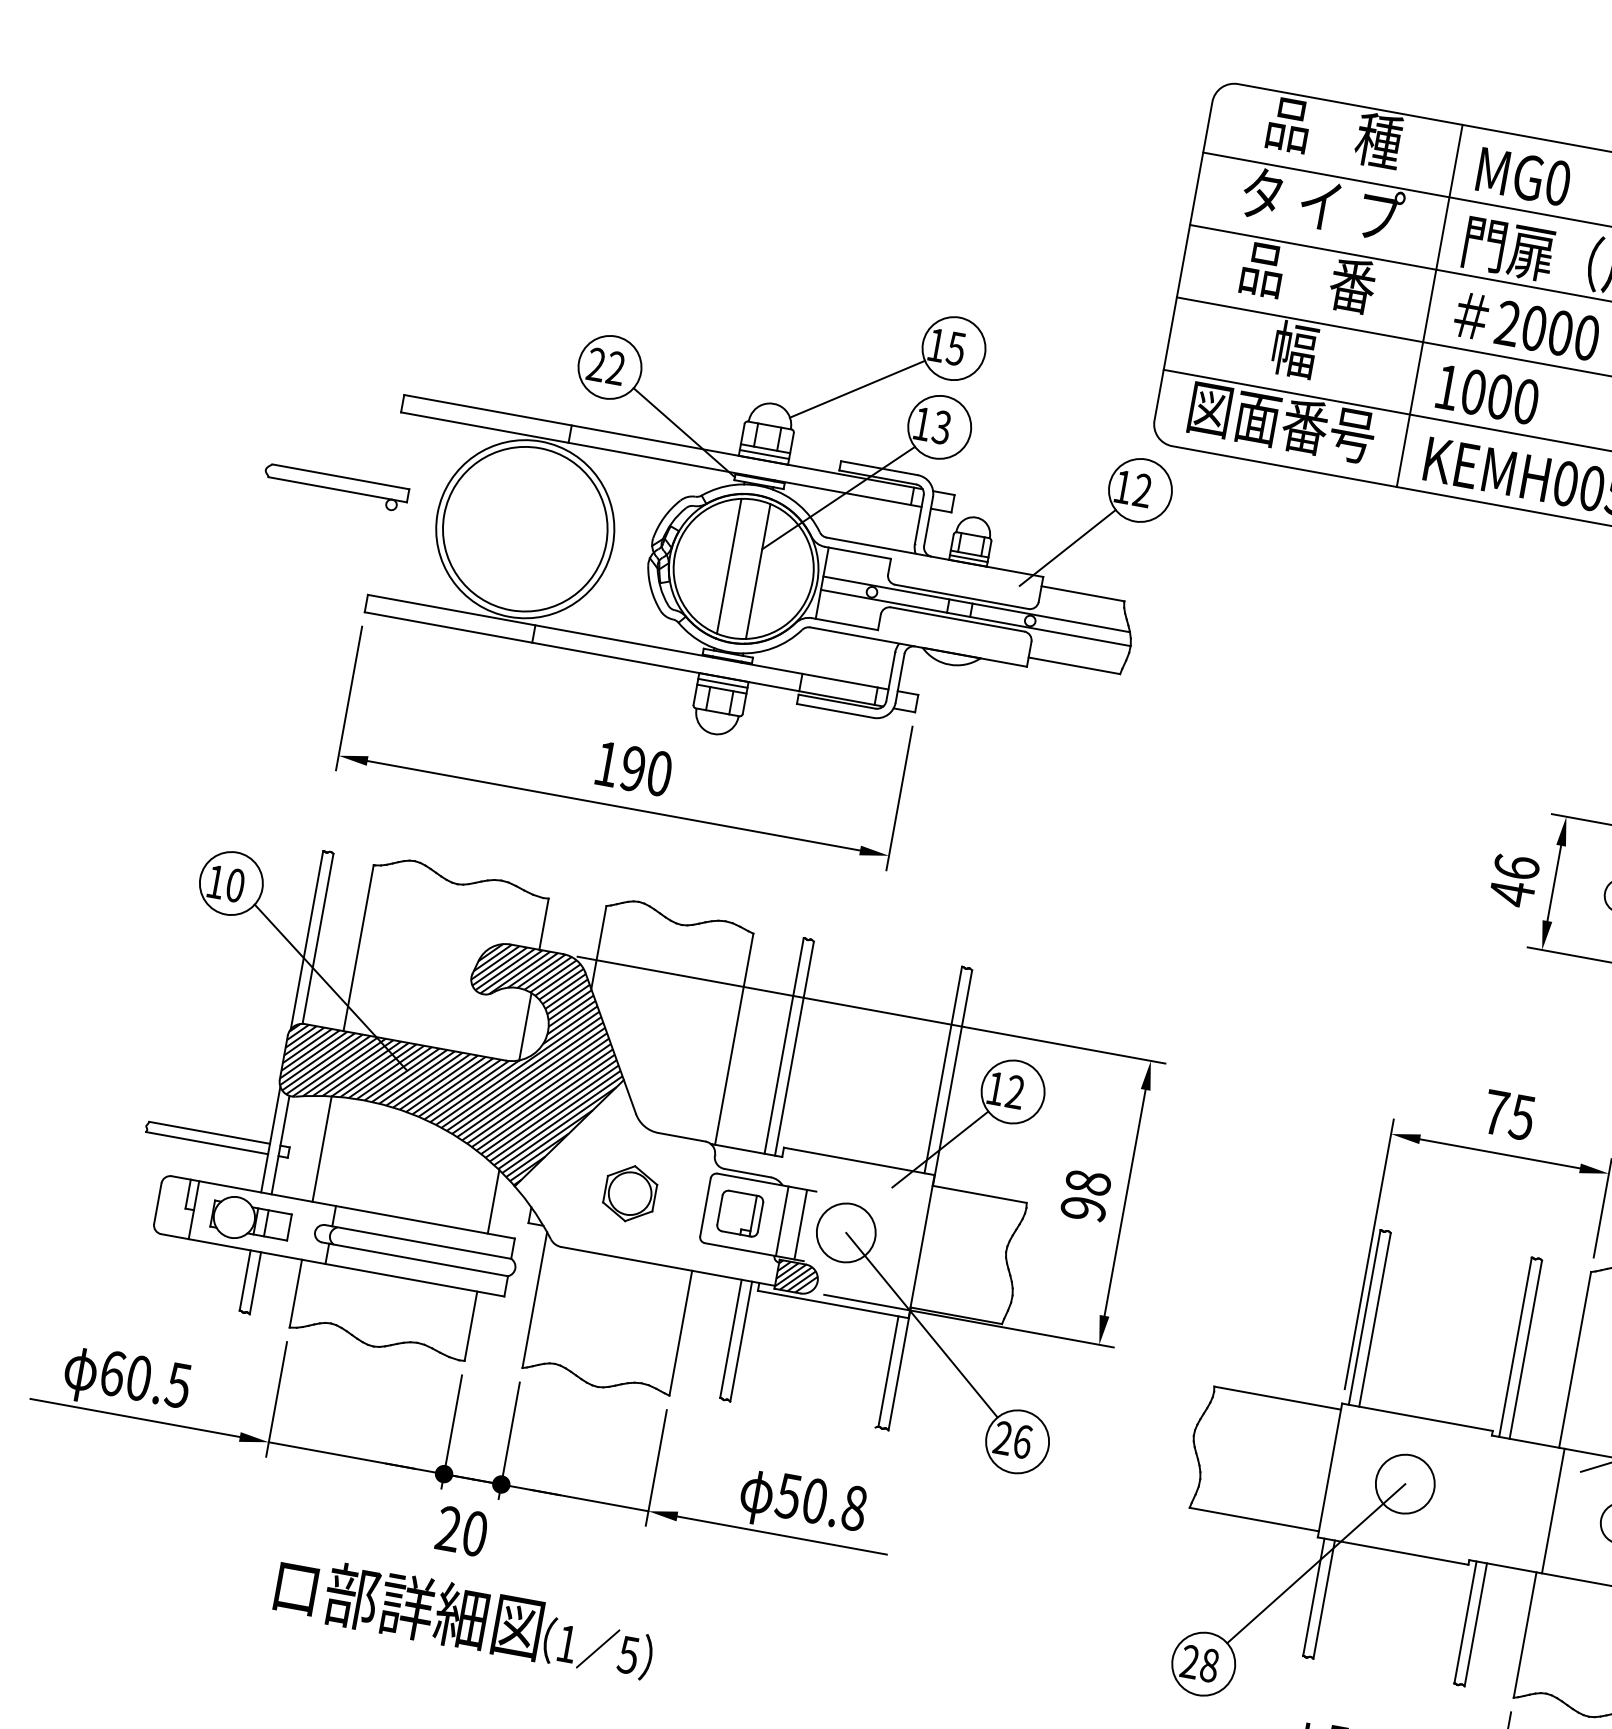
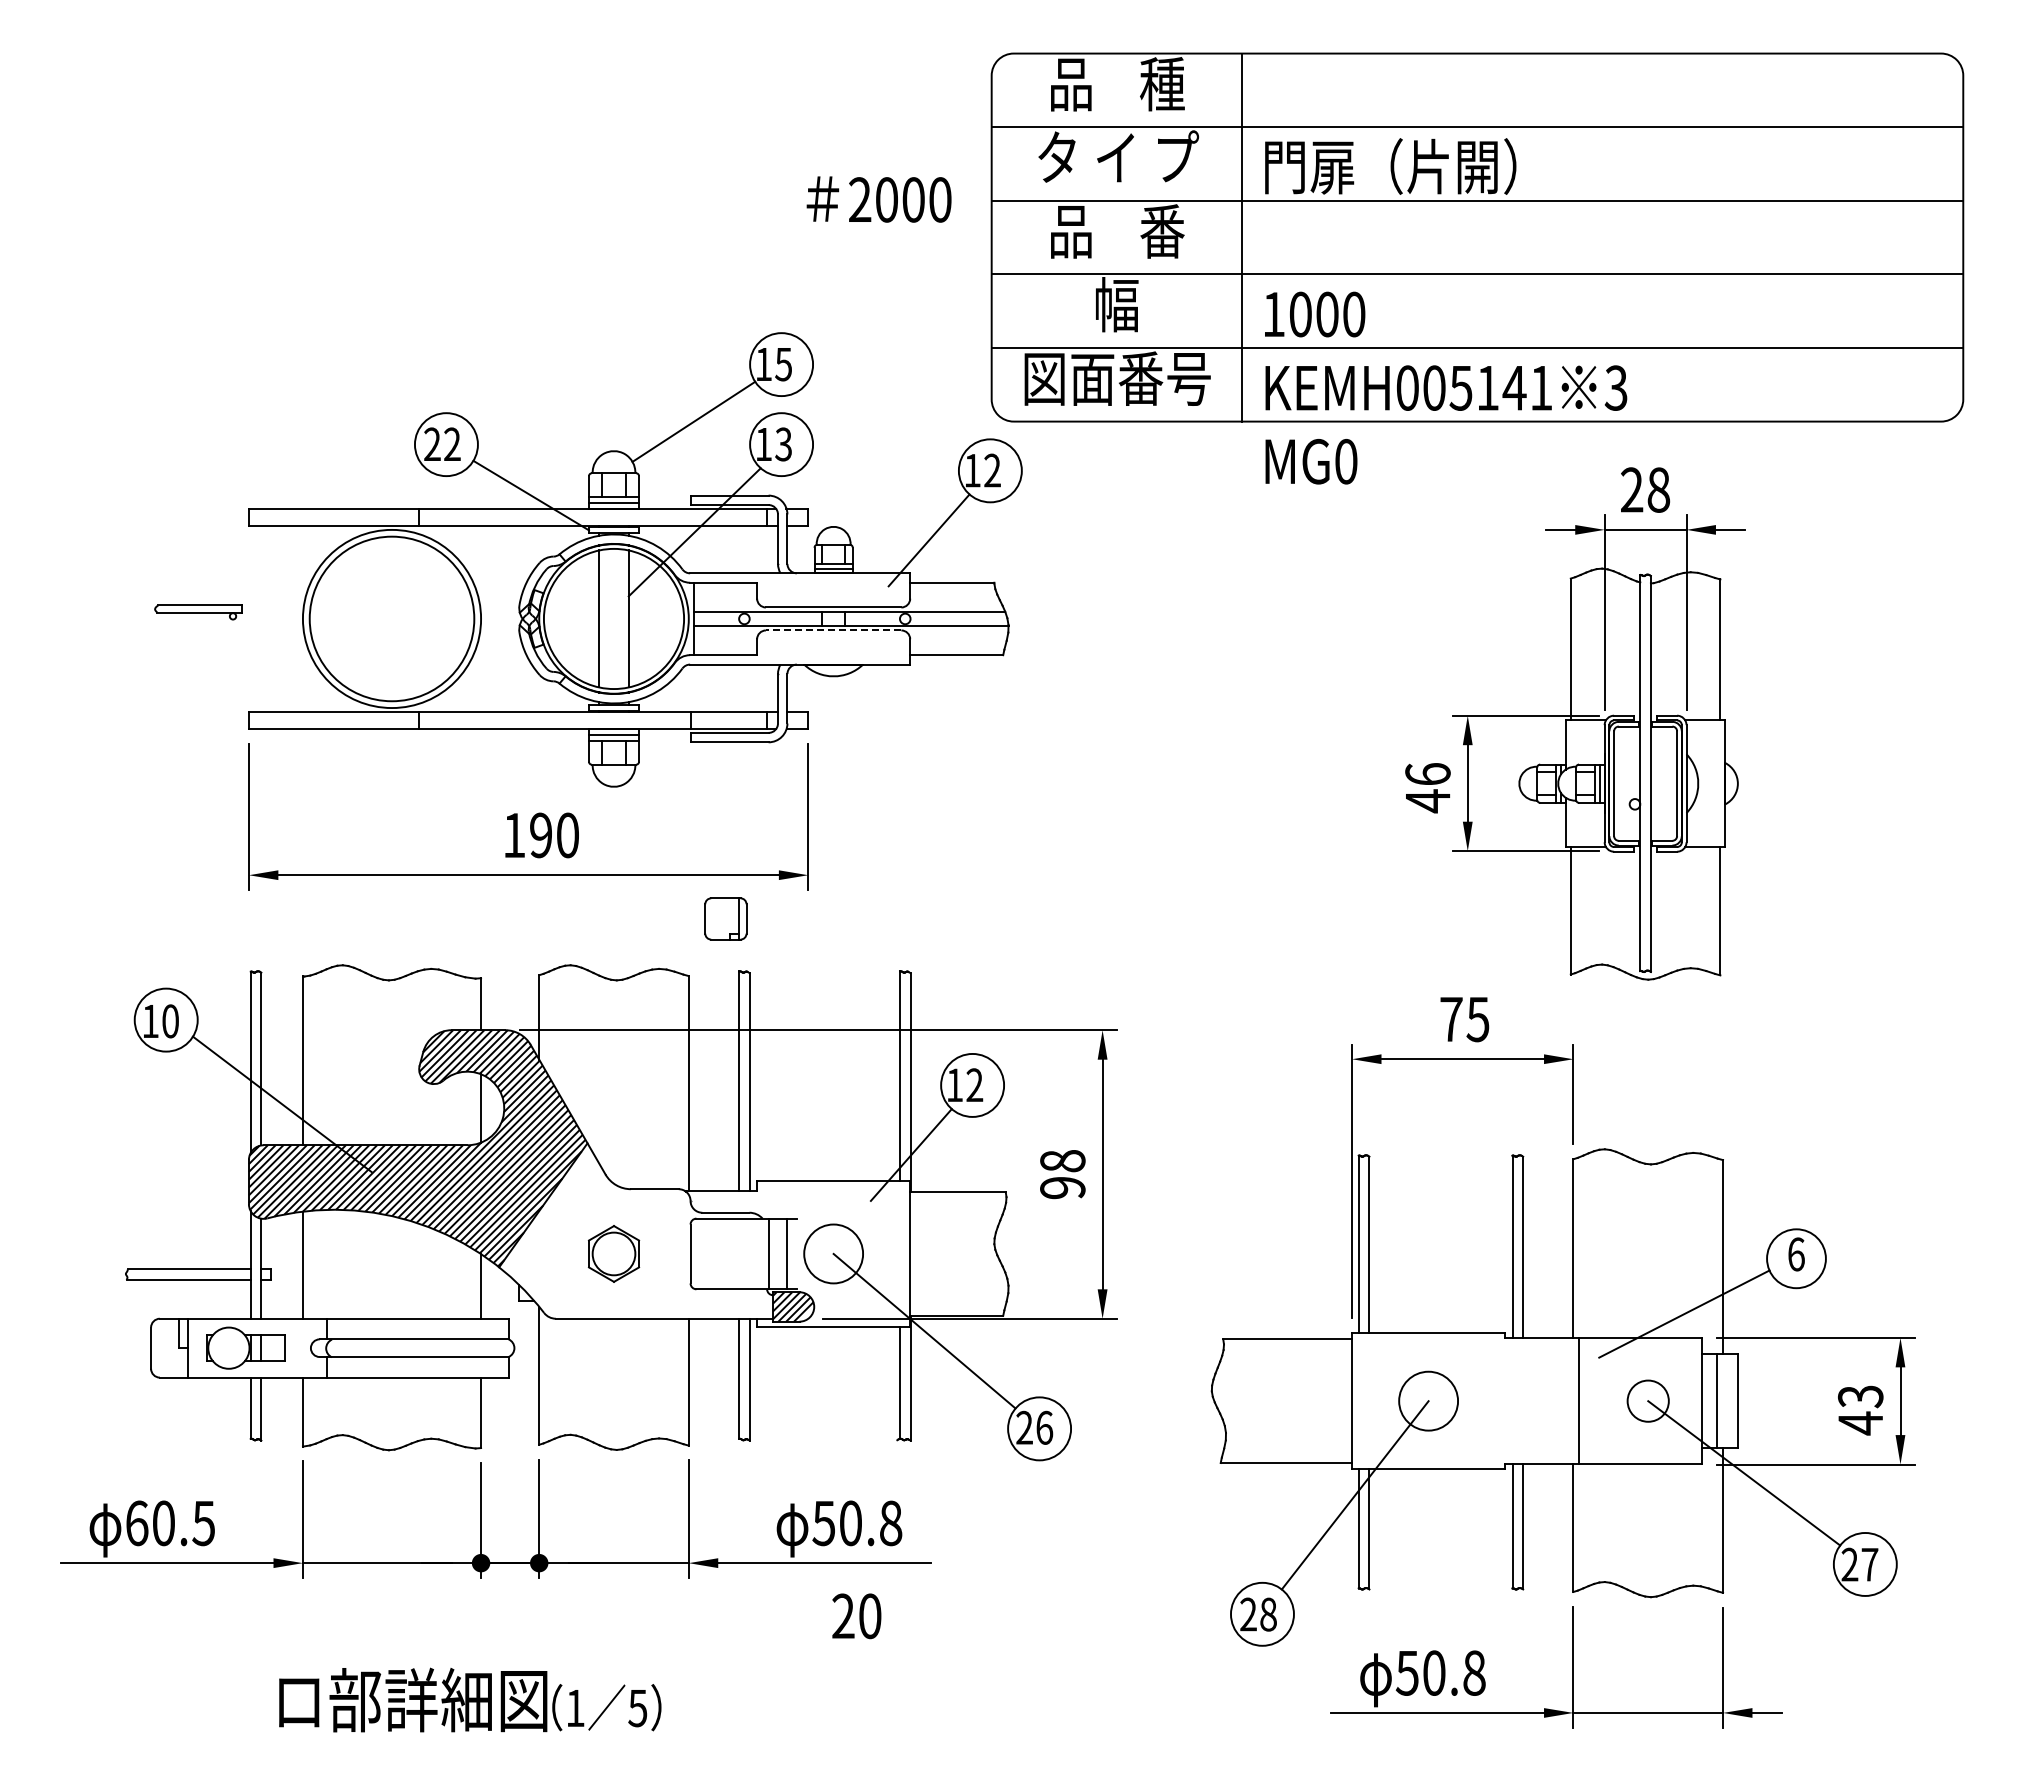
text: (1523, 176) -> (1311, 461), moved
text: (1526, 326) -> (878, 199), moved
part: (336, 488) -> (198, 612), size x0.6
line: (957, 619) -> (833, 630), solid -> dashed
part: (739, 1213) -> (725, 918), moved
text: (461, 1531) -> (856, 1616), moved
text: (465, 1616) -> (470, 1699), moved

